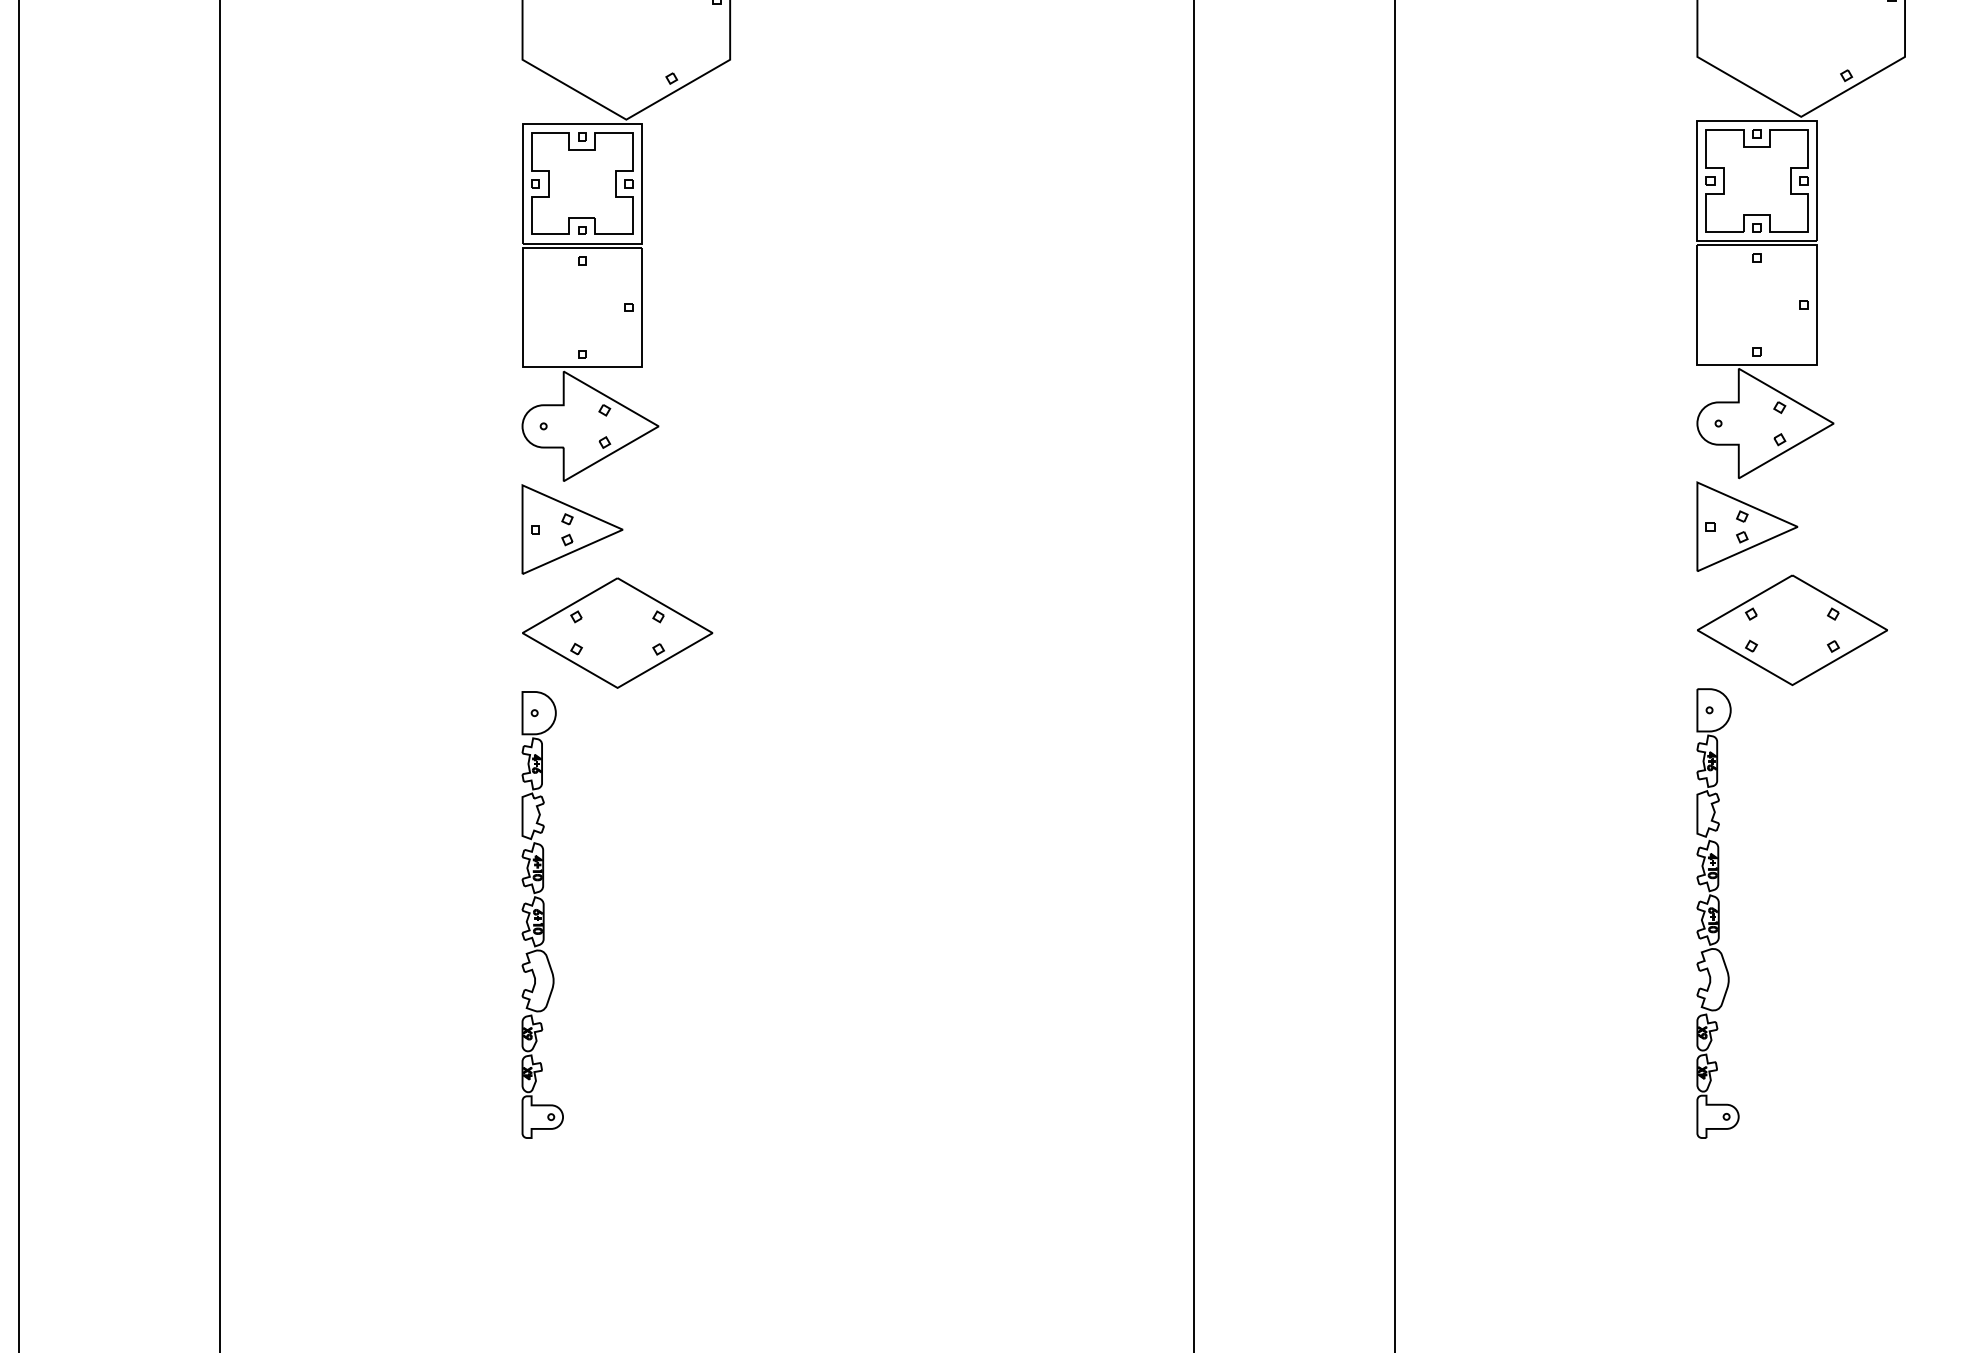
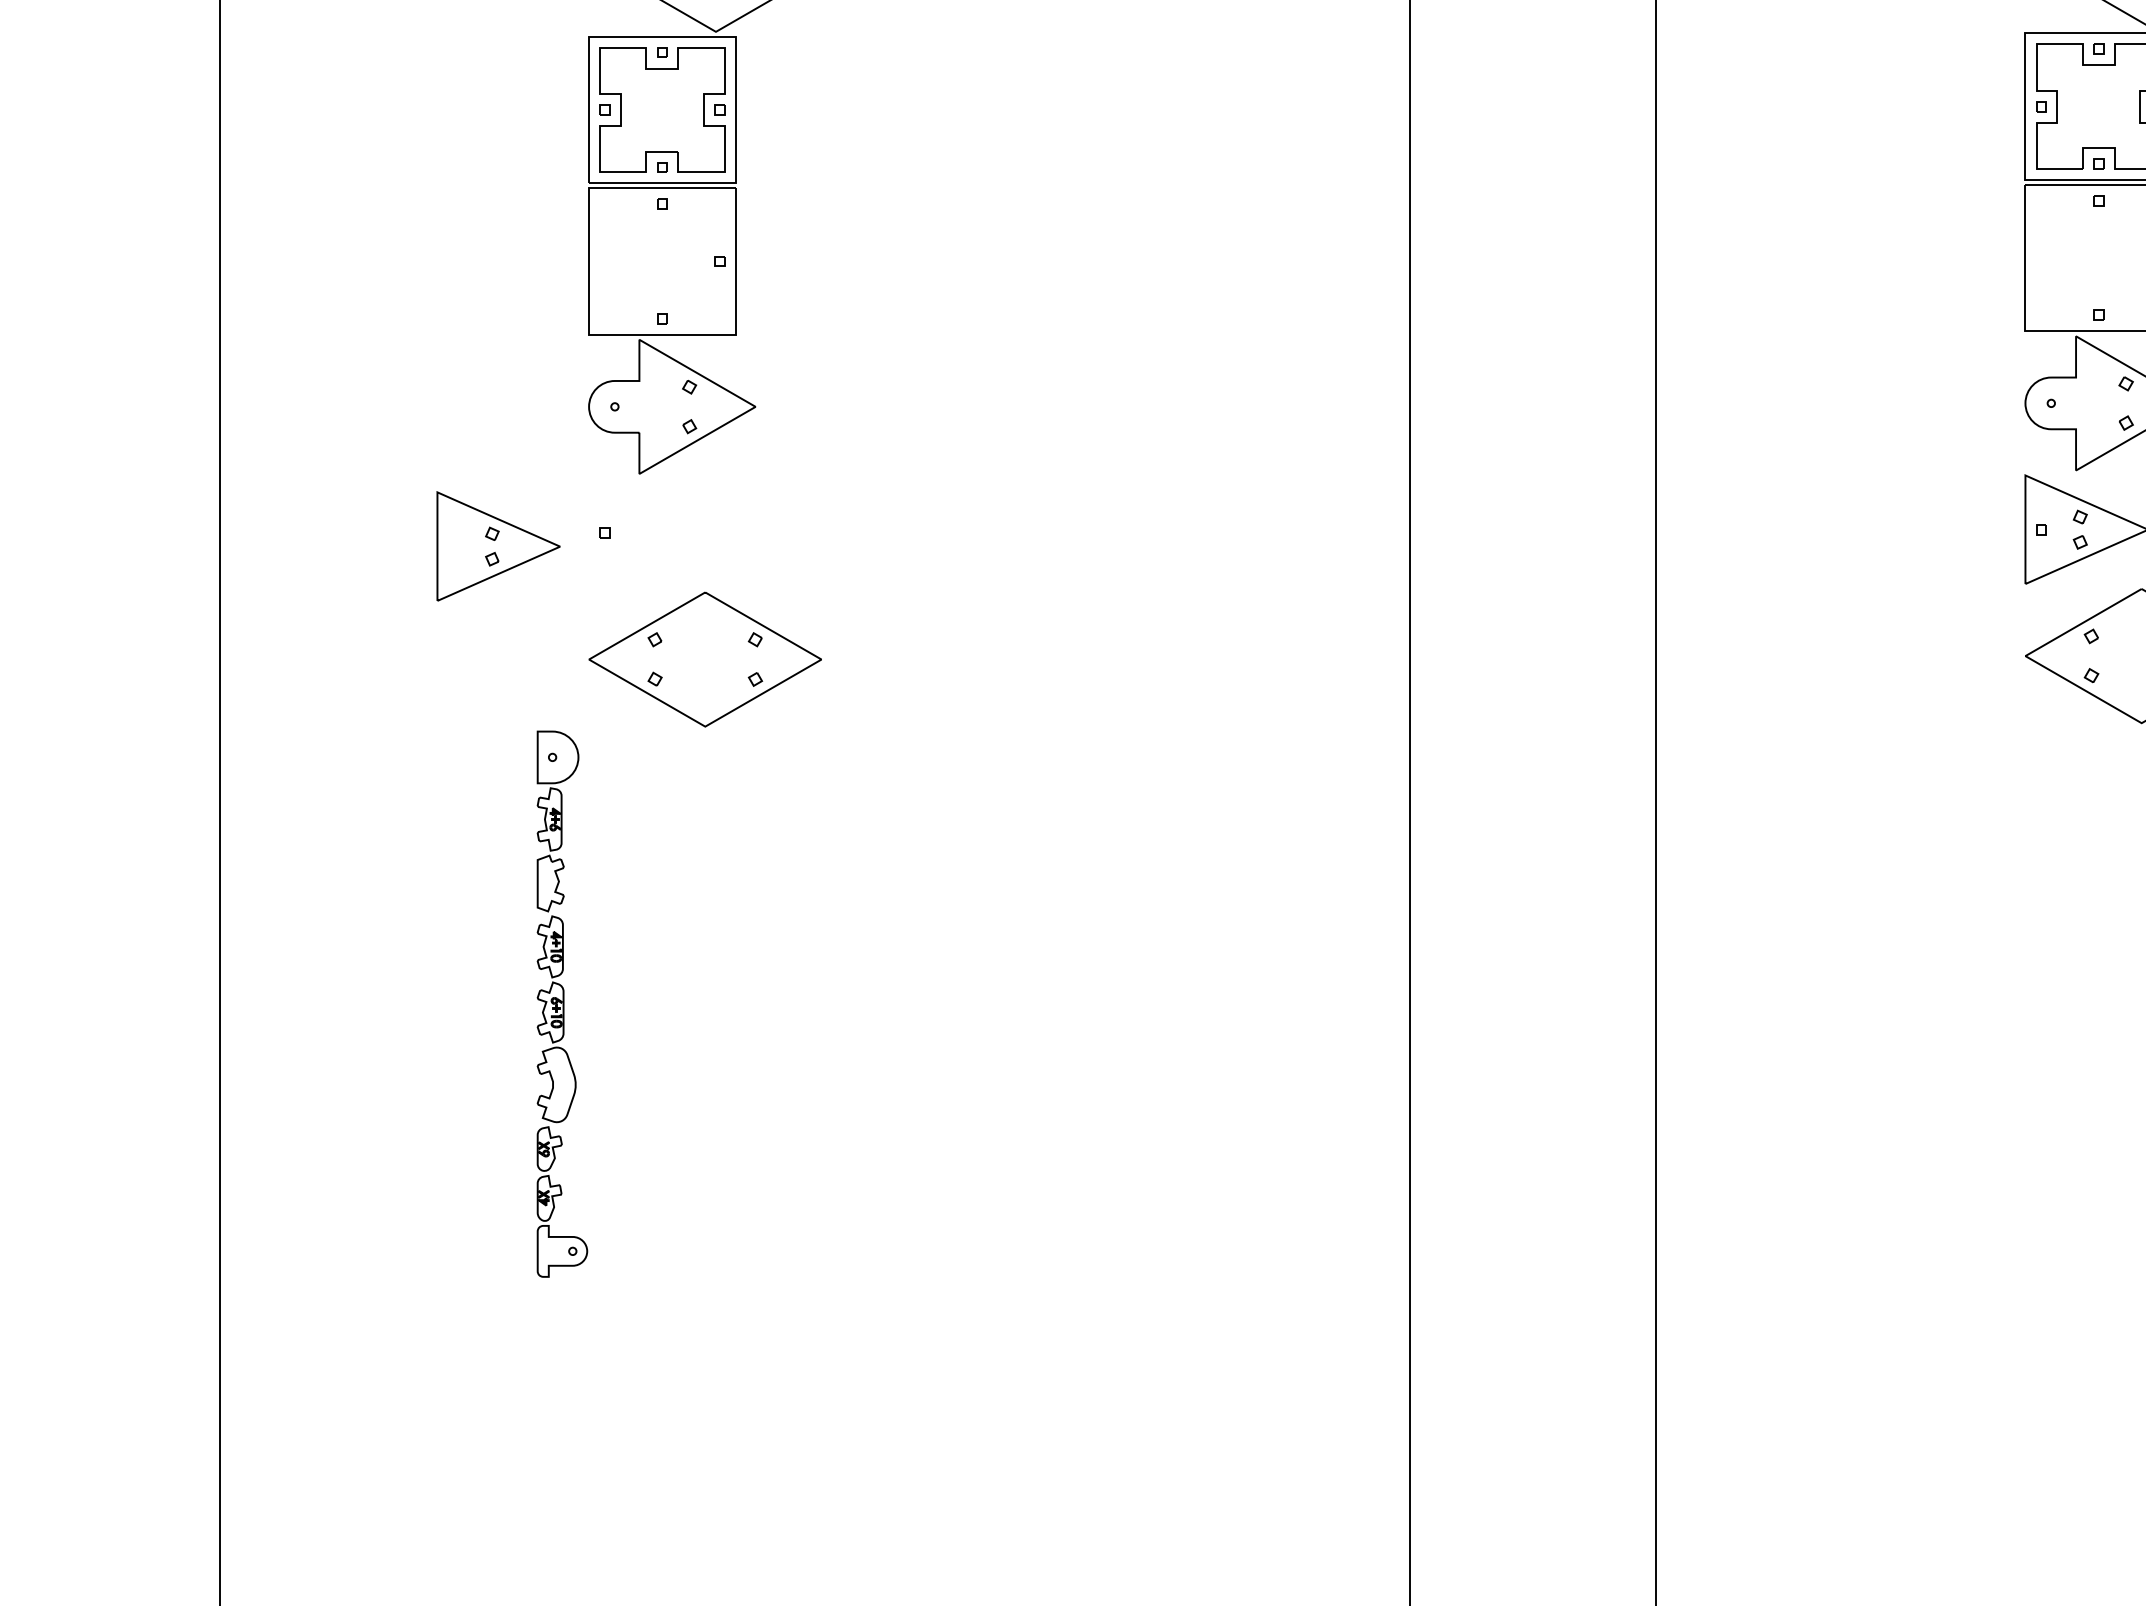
part: (572, 529) -> (498, 546), moved
part: (1717, 913) -> (2050, 1002), removed
part: (542, 914) -> (562, 1003), moved

